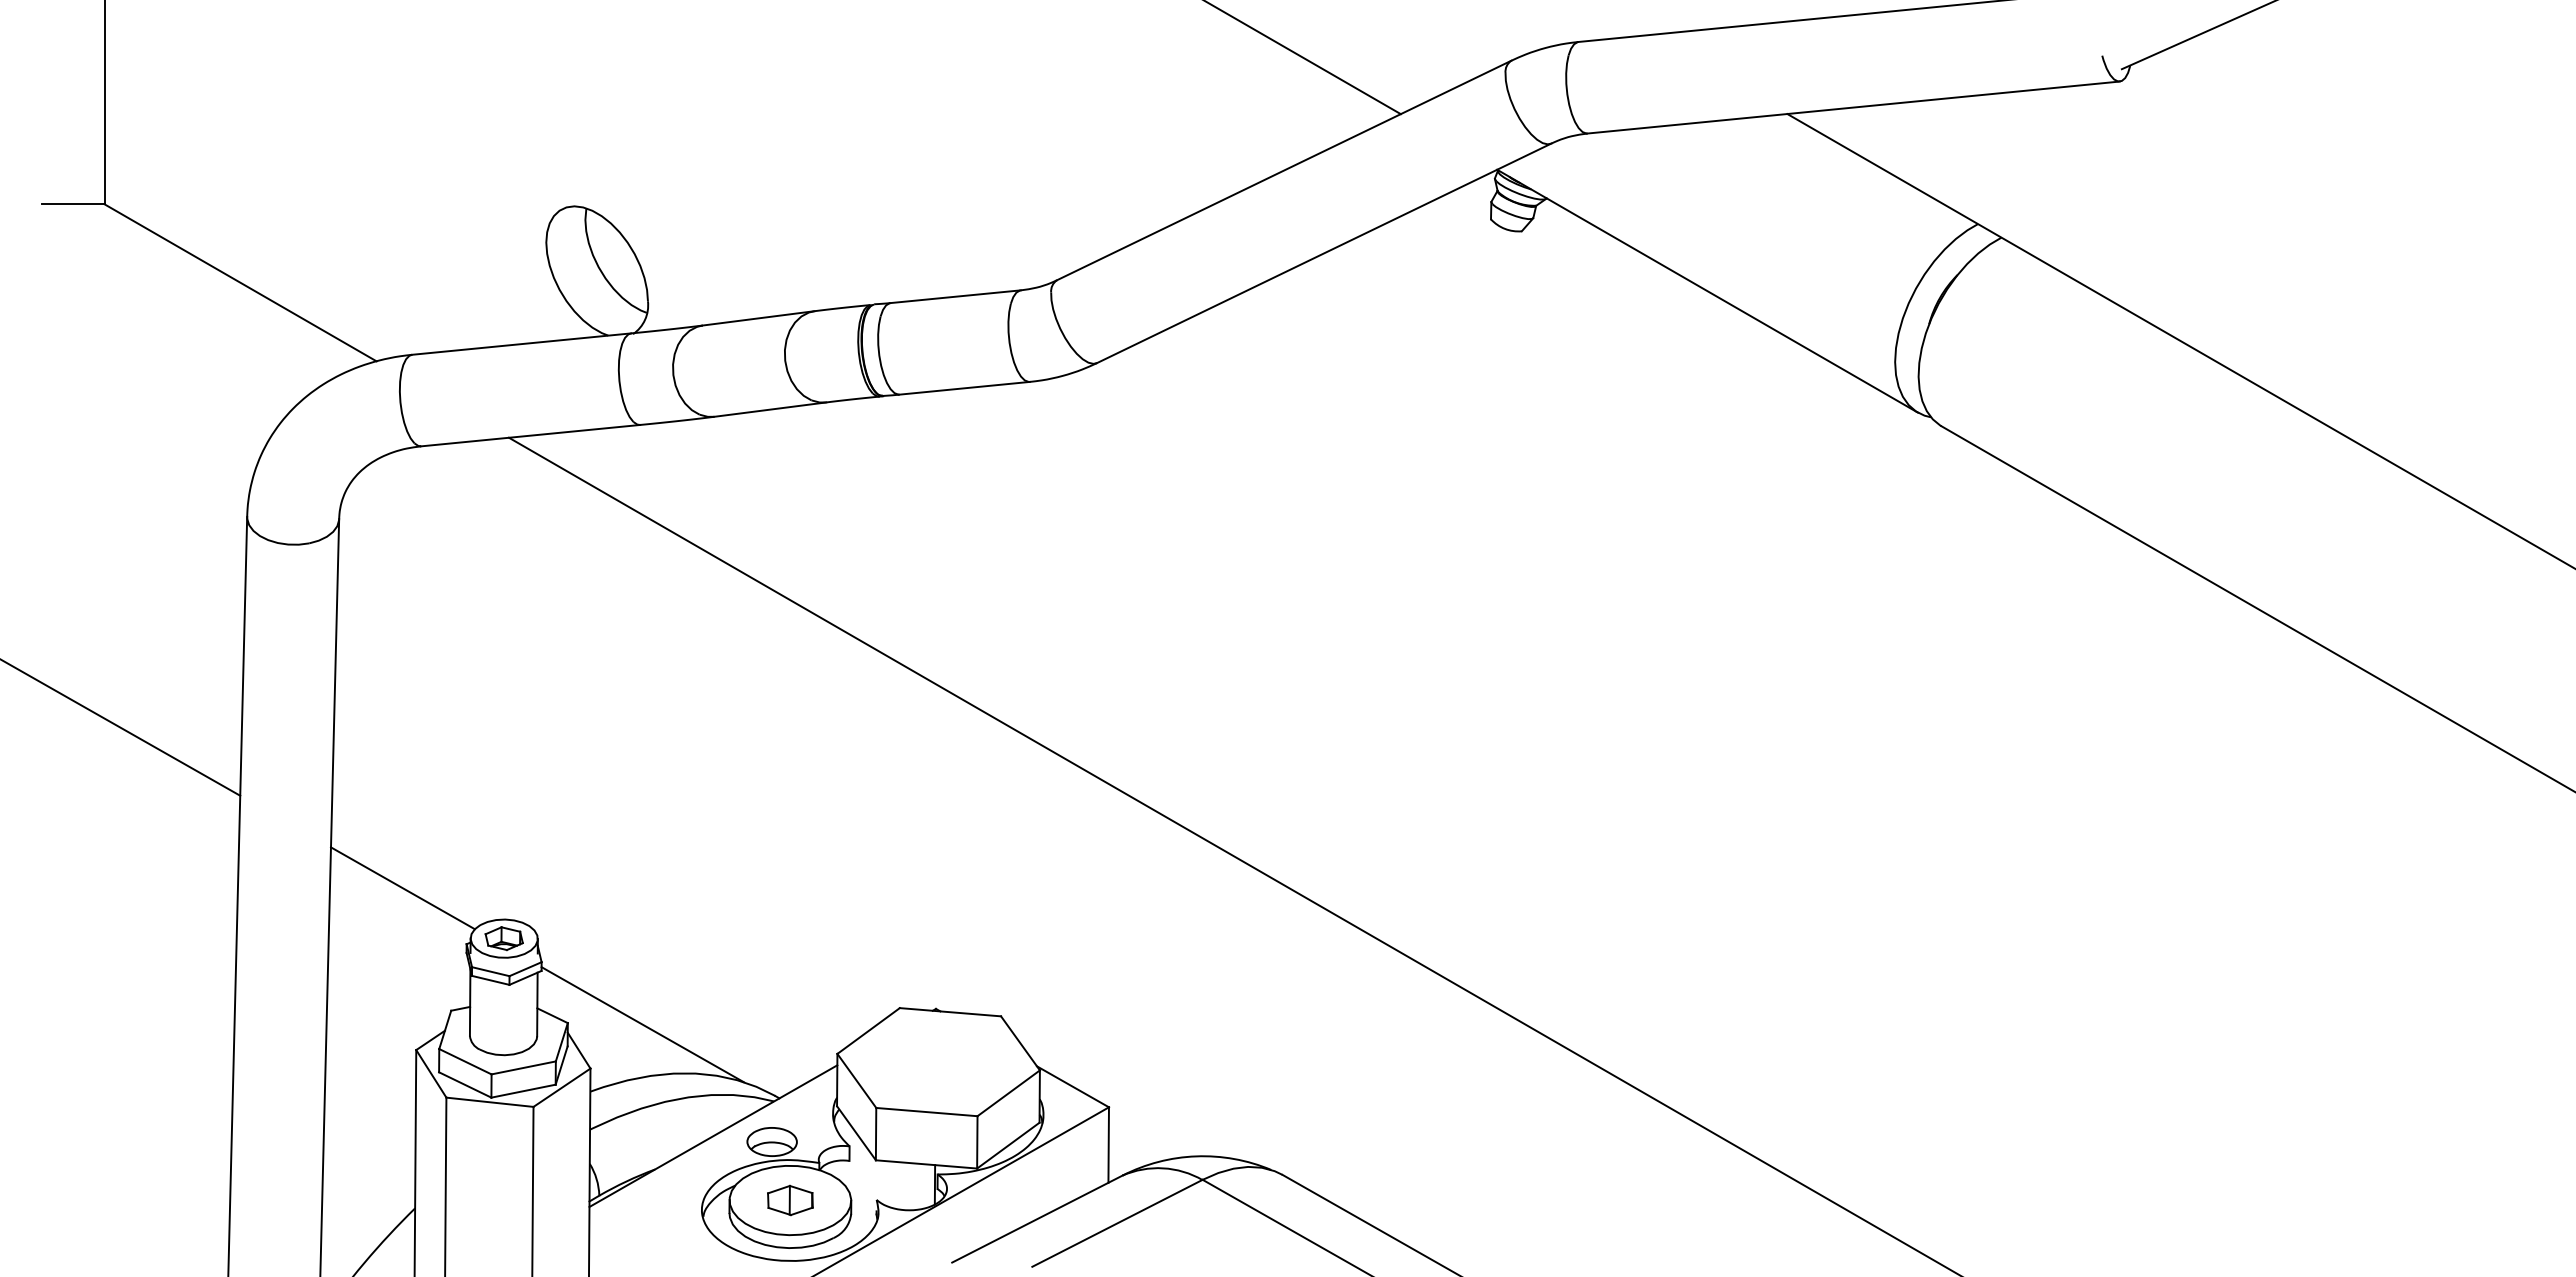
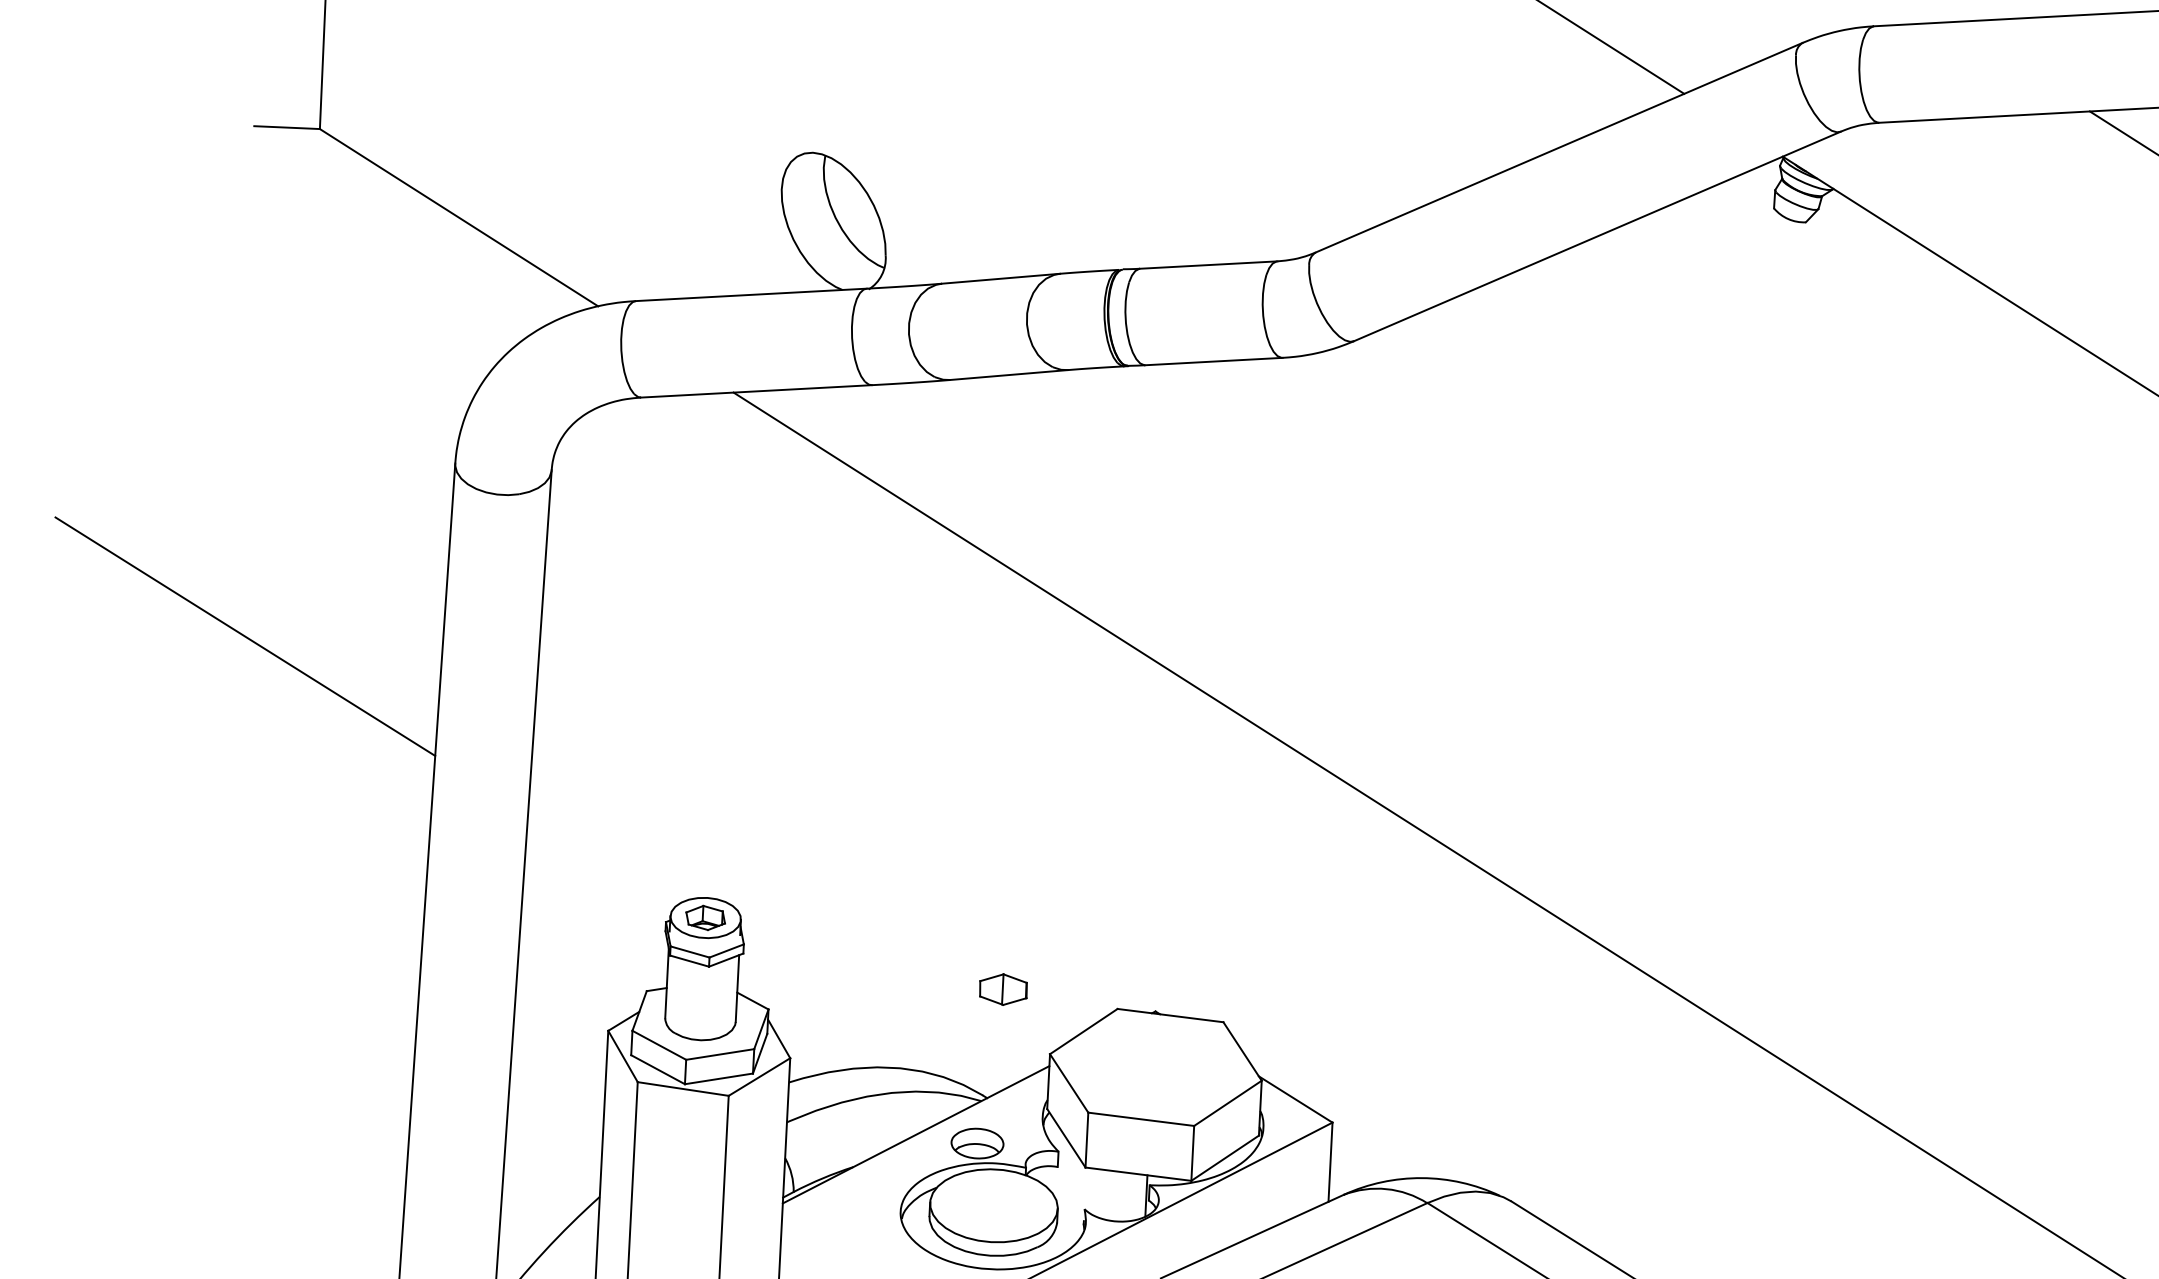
line: (402, 888) -> (601, 860), removed
line: (642, 1024) -> (846, 1014), removed
part: (790, 1200) -> (1003, 989), moved

